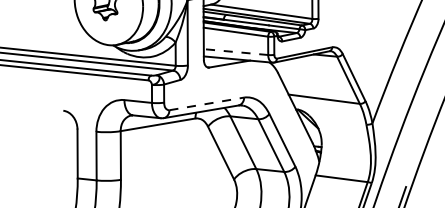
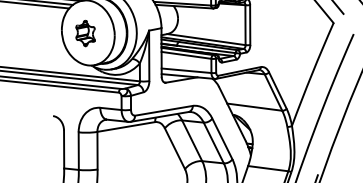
line: (235, 51) -> (186, 70), dashed -> solid
line: (207, 103) -> (164, 110), dashed -> solid

